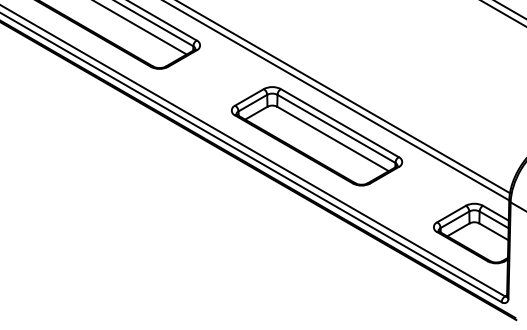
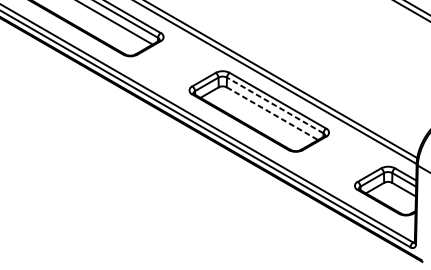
line: (336, 128) -> (275, 105), solid -> dashed
line: (333, 139) -> (272, 114), solid -> dashed

